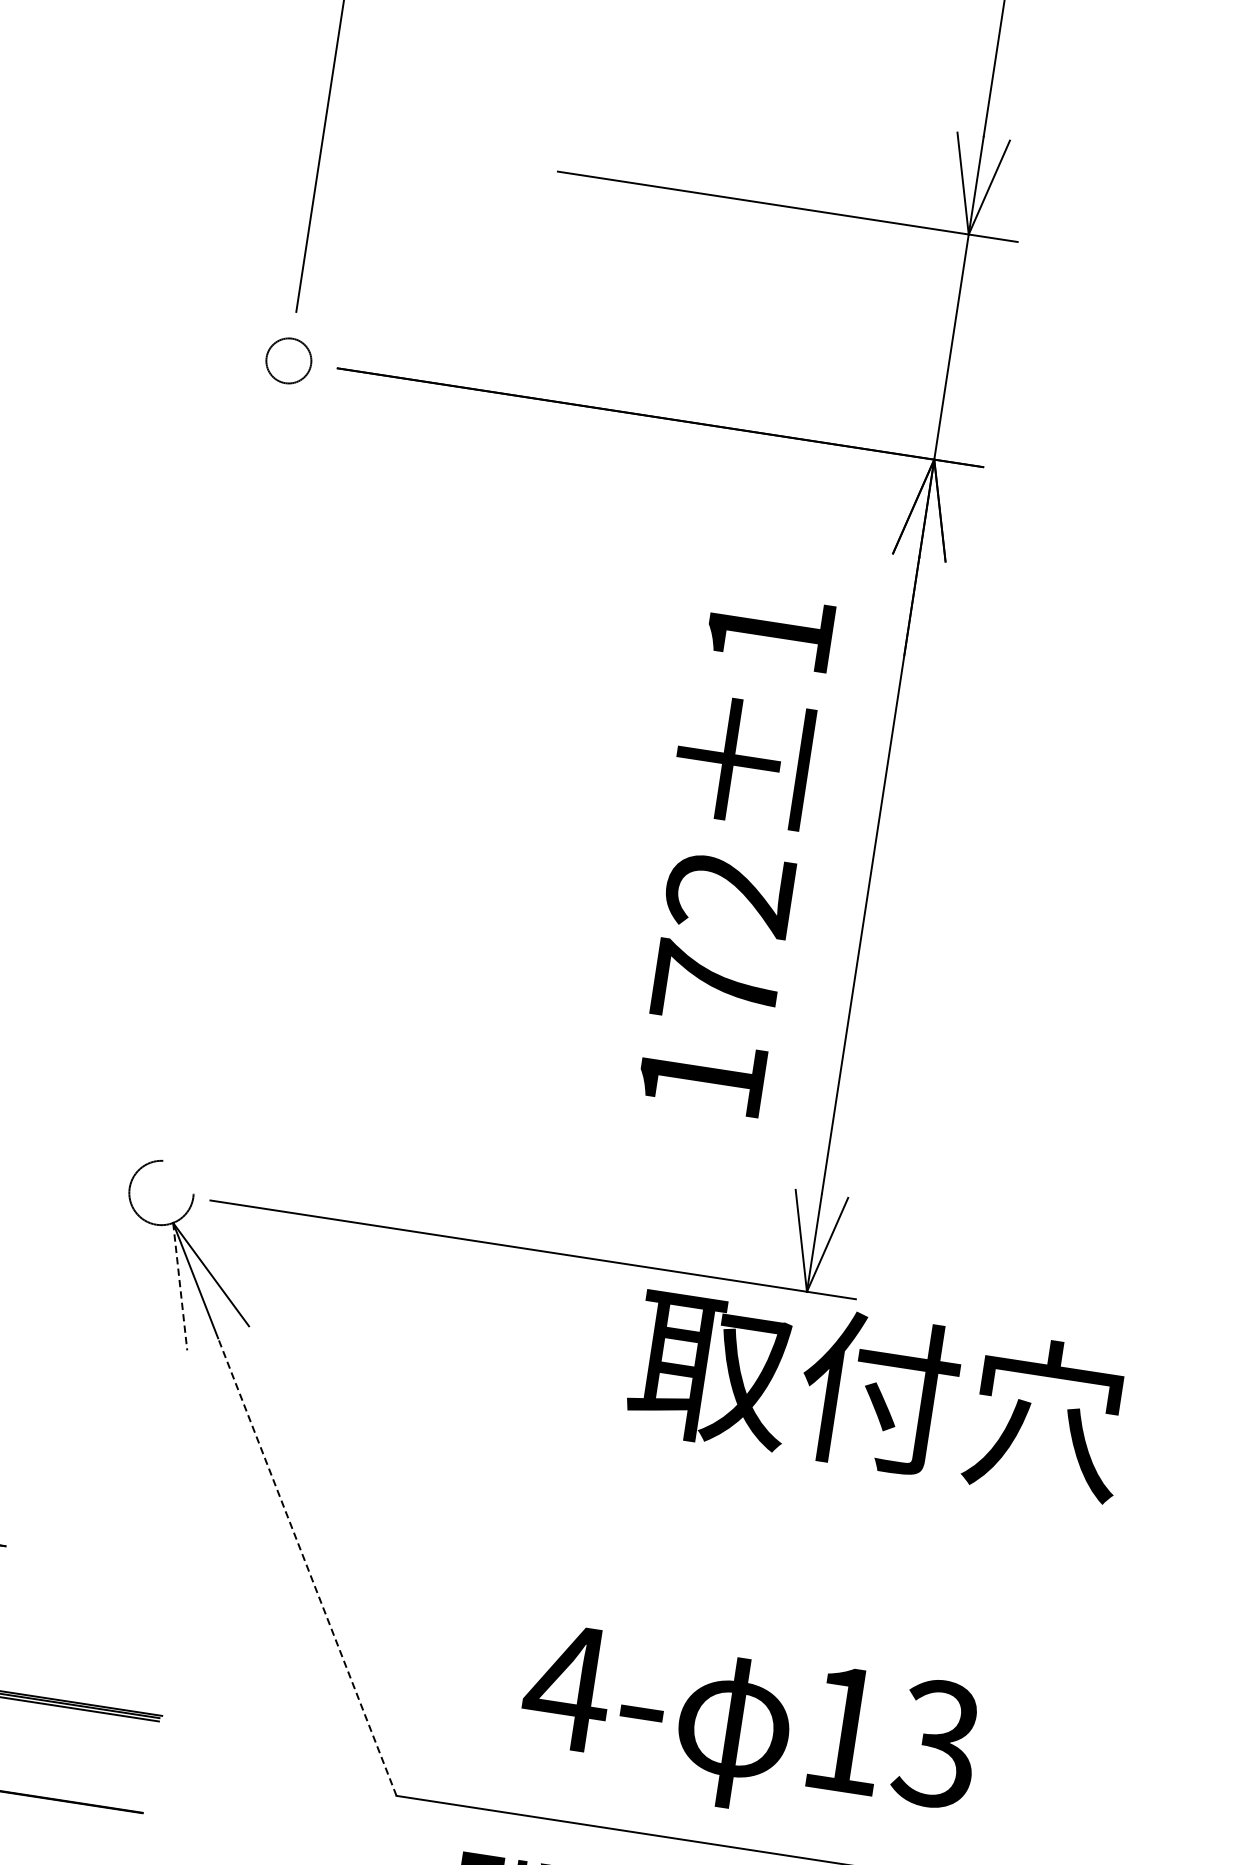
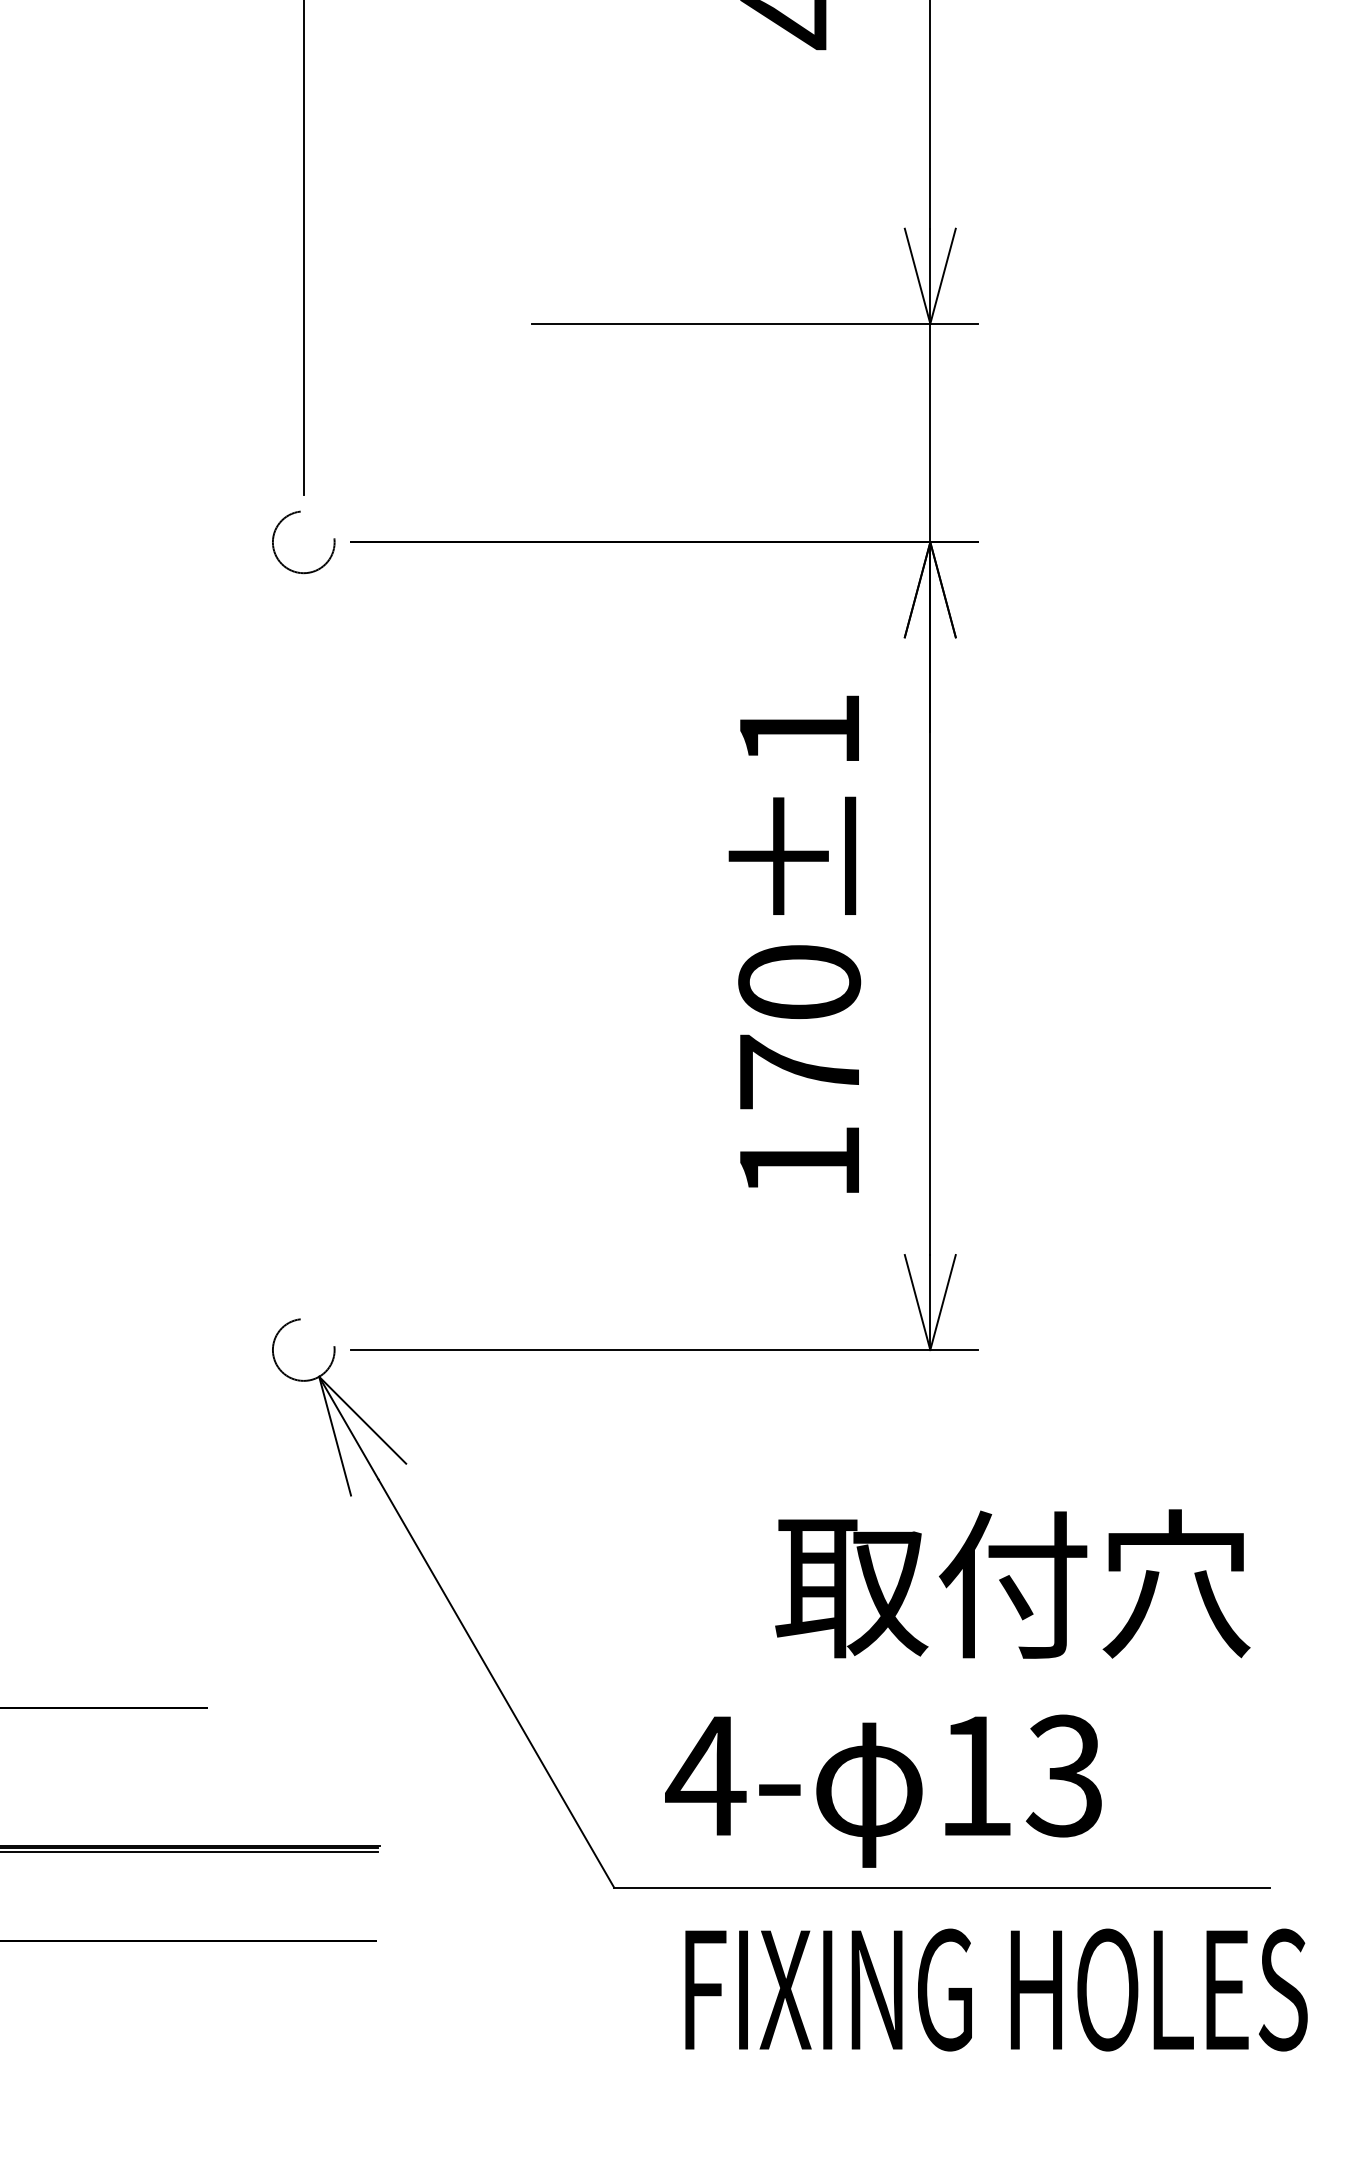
circle: (288, 361) -> (303, 542), size x1.43
text: (730, 892) -> (799, 982), 172±1 -> 170±1
line: (180, 1287) -> (335, 1436), dashed -> solid
text: (878, 1391) -> (1012, 1583), moved
line: (307, 1566) -> (496, 1683), dashed -> solid
text: (748, 1730) -> (883, 1790), moved

